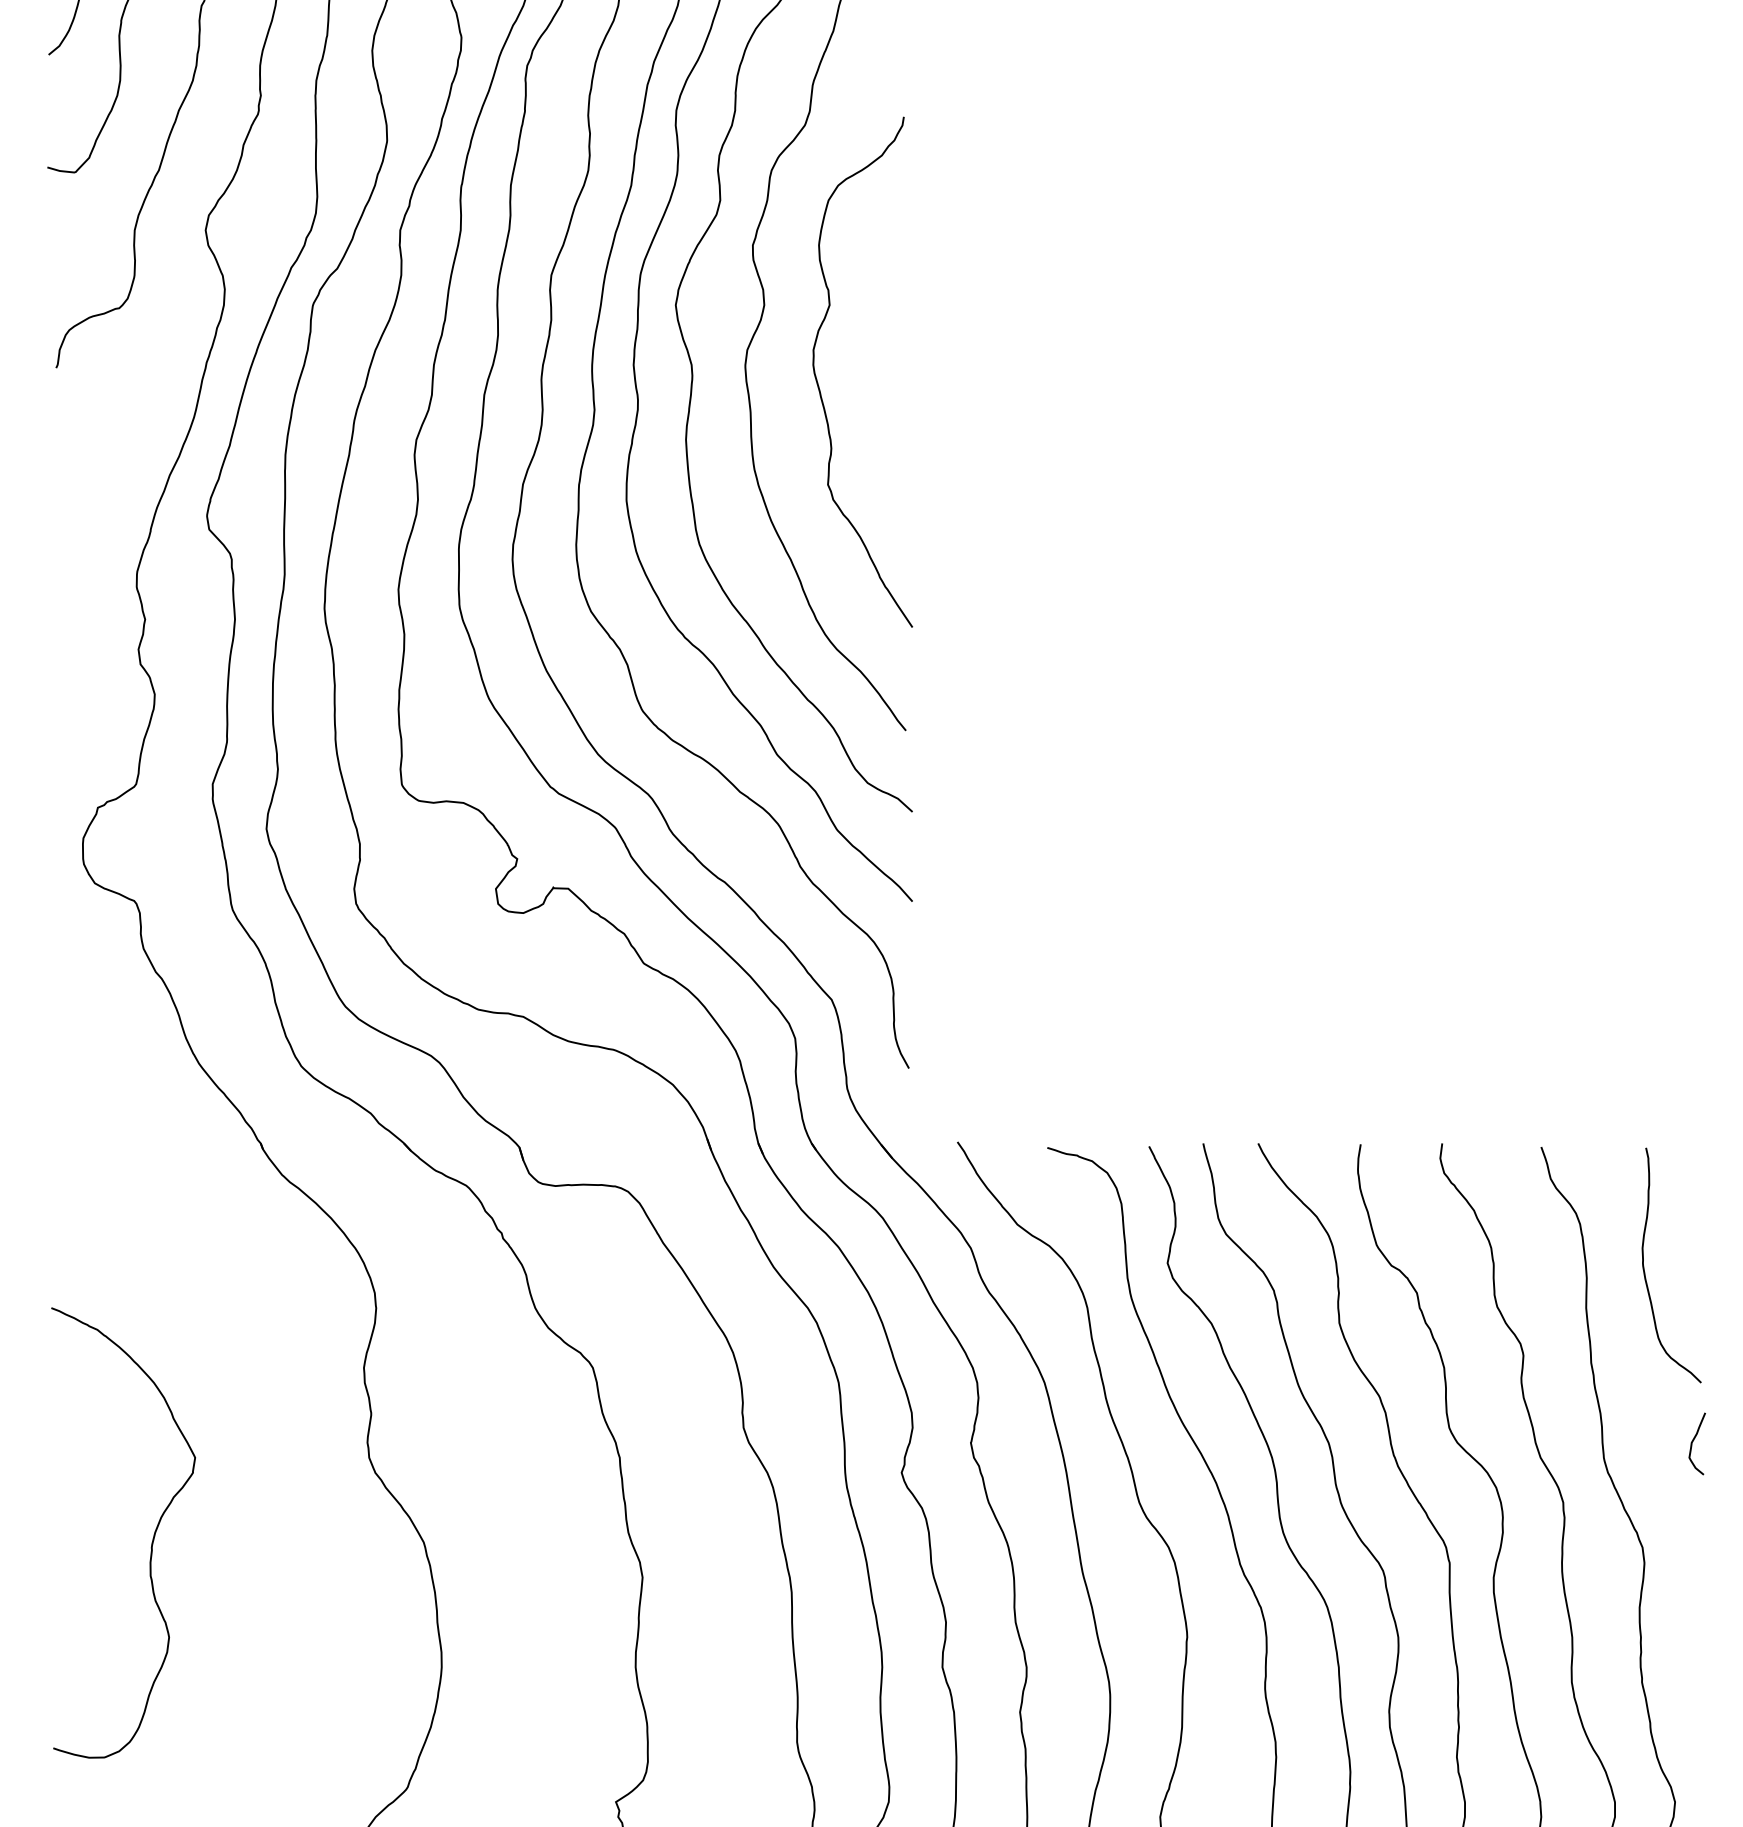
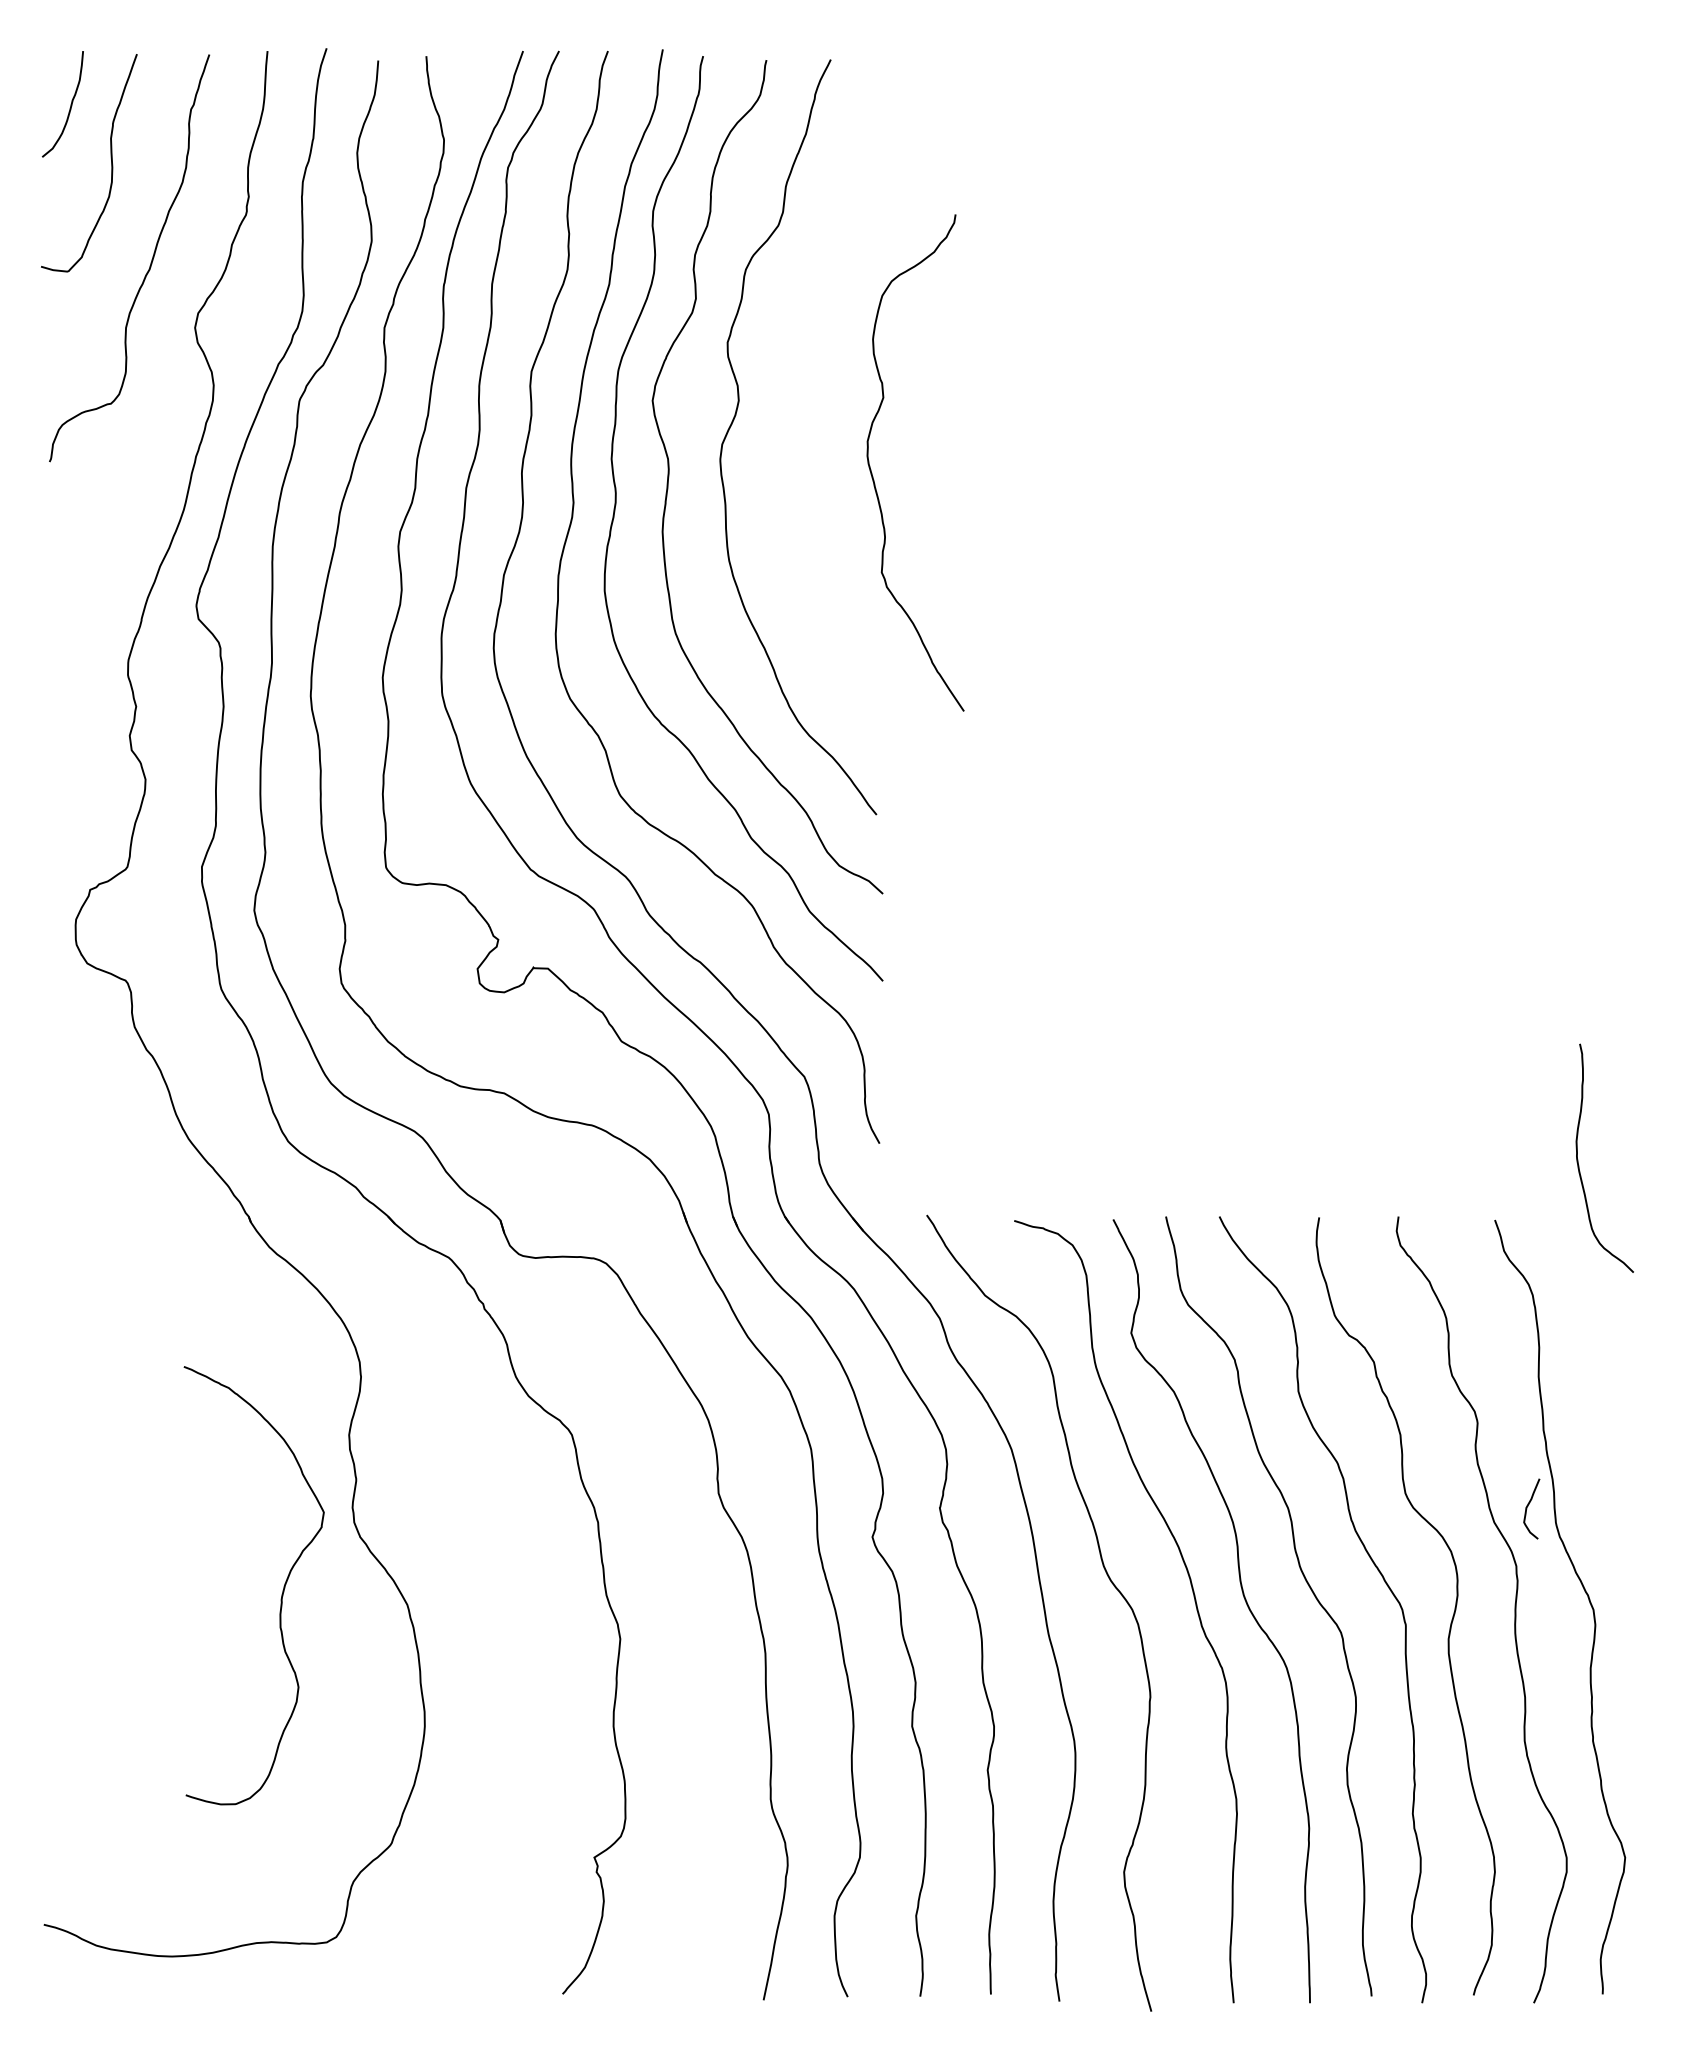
curve: (819, 386) -> (873, 476), moved
curve: (1644, 1266) -> (1578, 1159), moved
curve: (1693, 1441) -> (1528, 1506), moved
curve: (151, 1542) -> (281, 1594), moved

